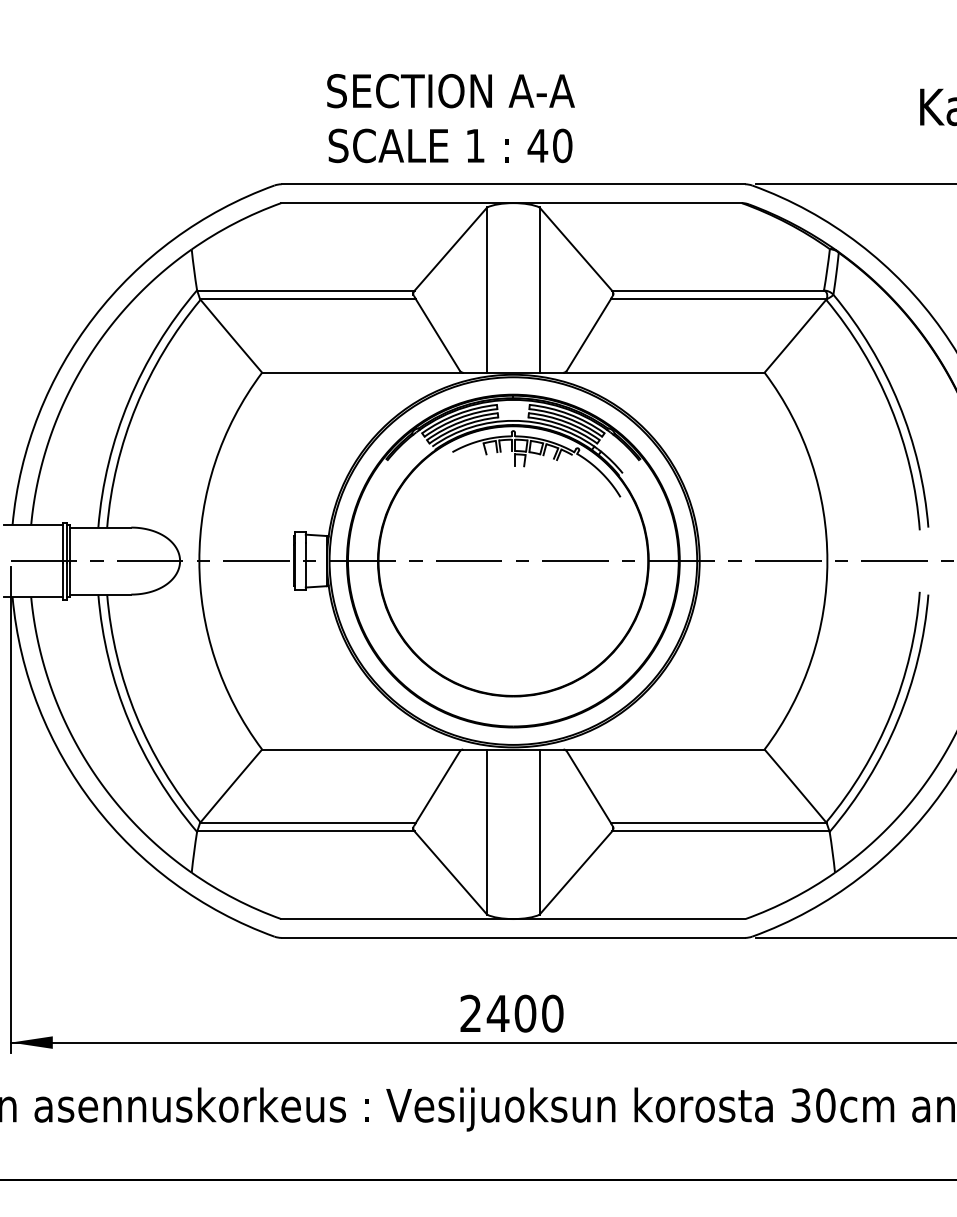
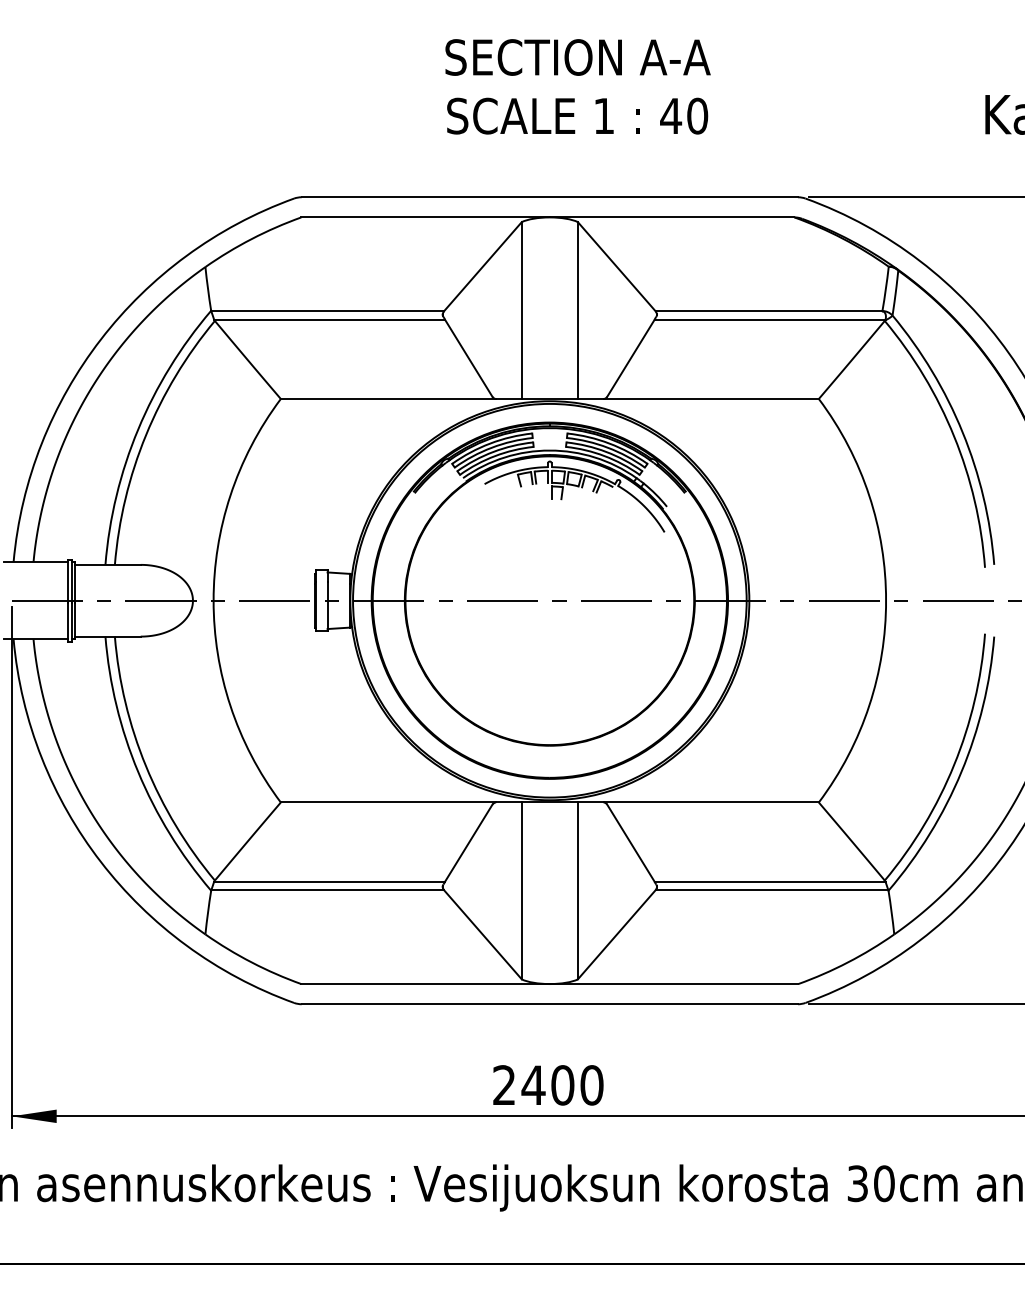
text: (450, 118) -> (577, 86), moved

